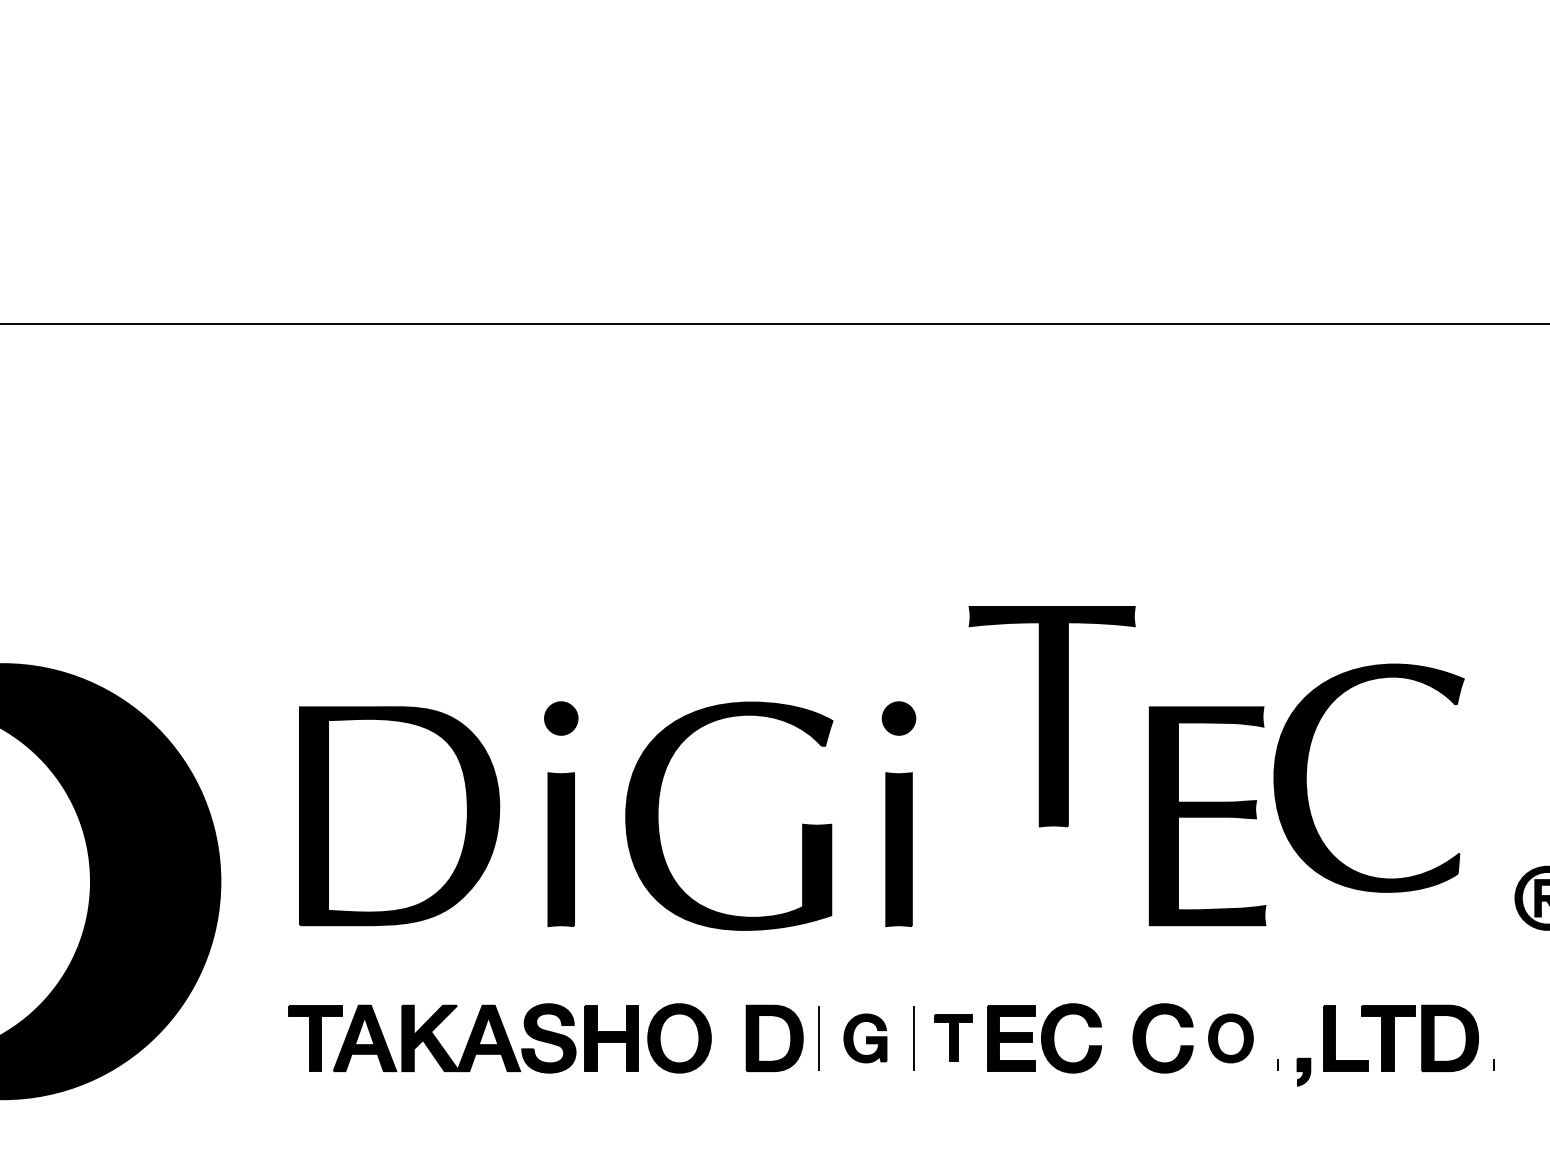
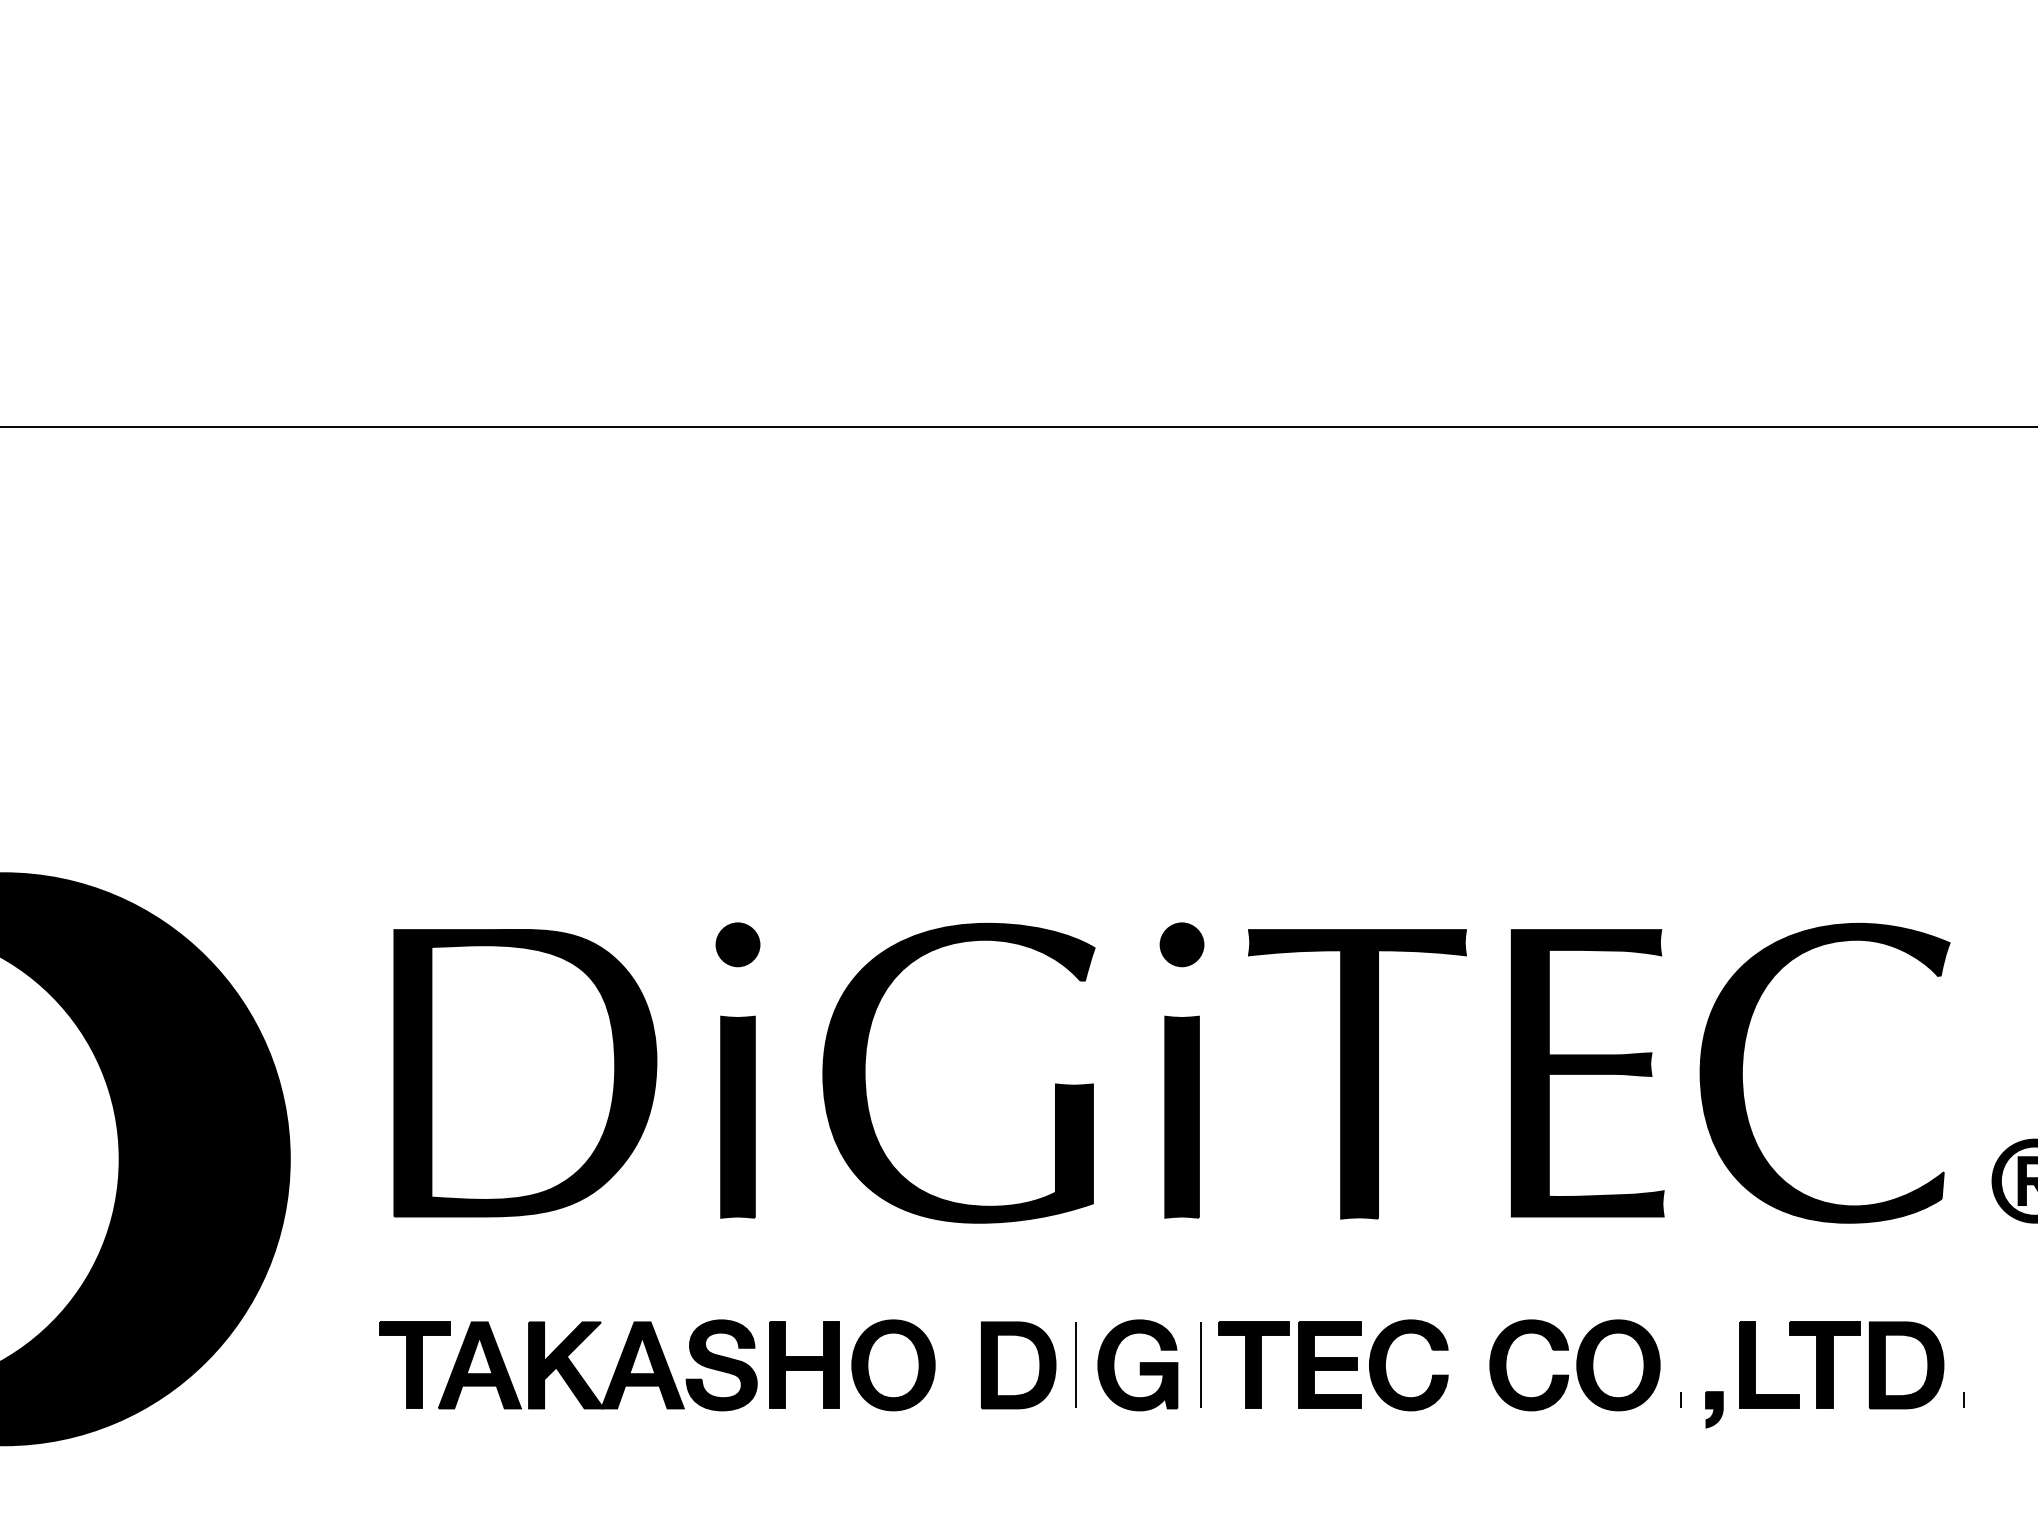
part: (1052, 716) -> (1357, 1074), moved
part: (1307, 771) -> (1743, 1064), moved
part: (953, 1037) -> (1253, 1364), size x1.43
part: (865, 1038) -> (1137, 1365), size x1.43
part: (1230, 1038) -> (1618, 1365), size x1.43

